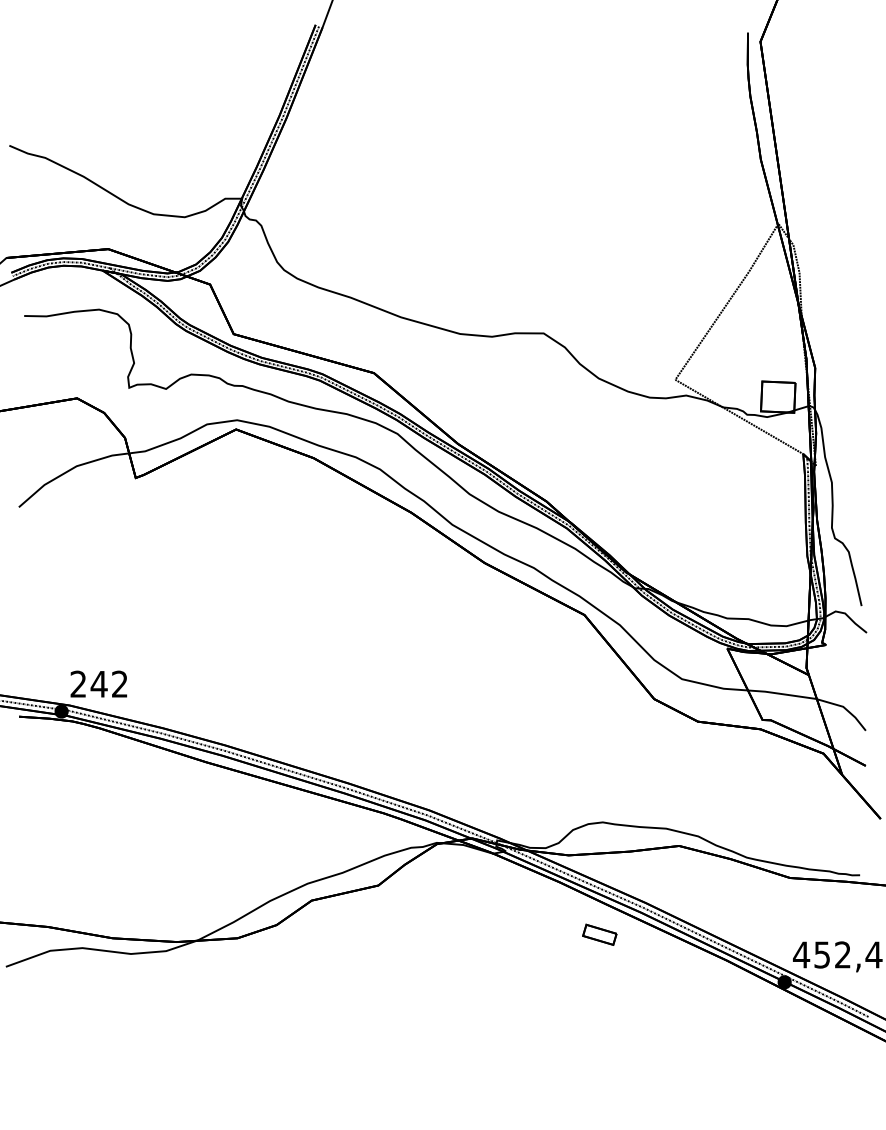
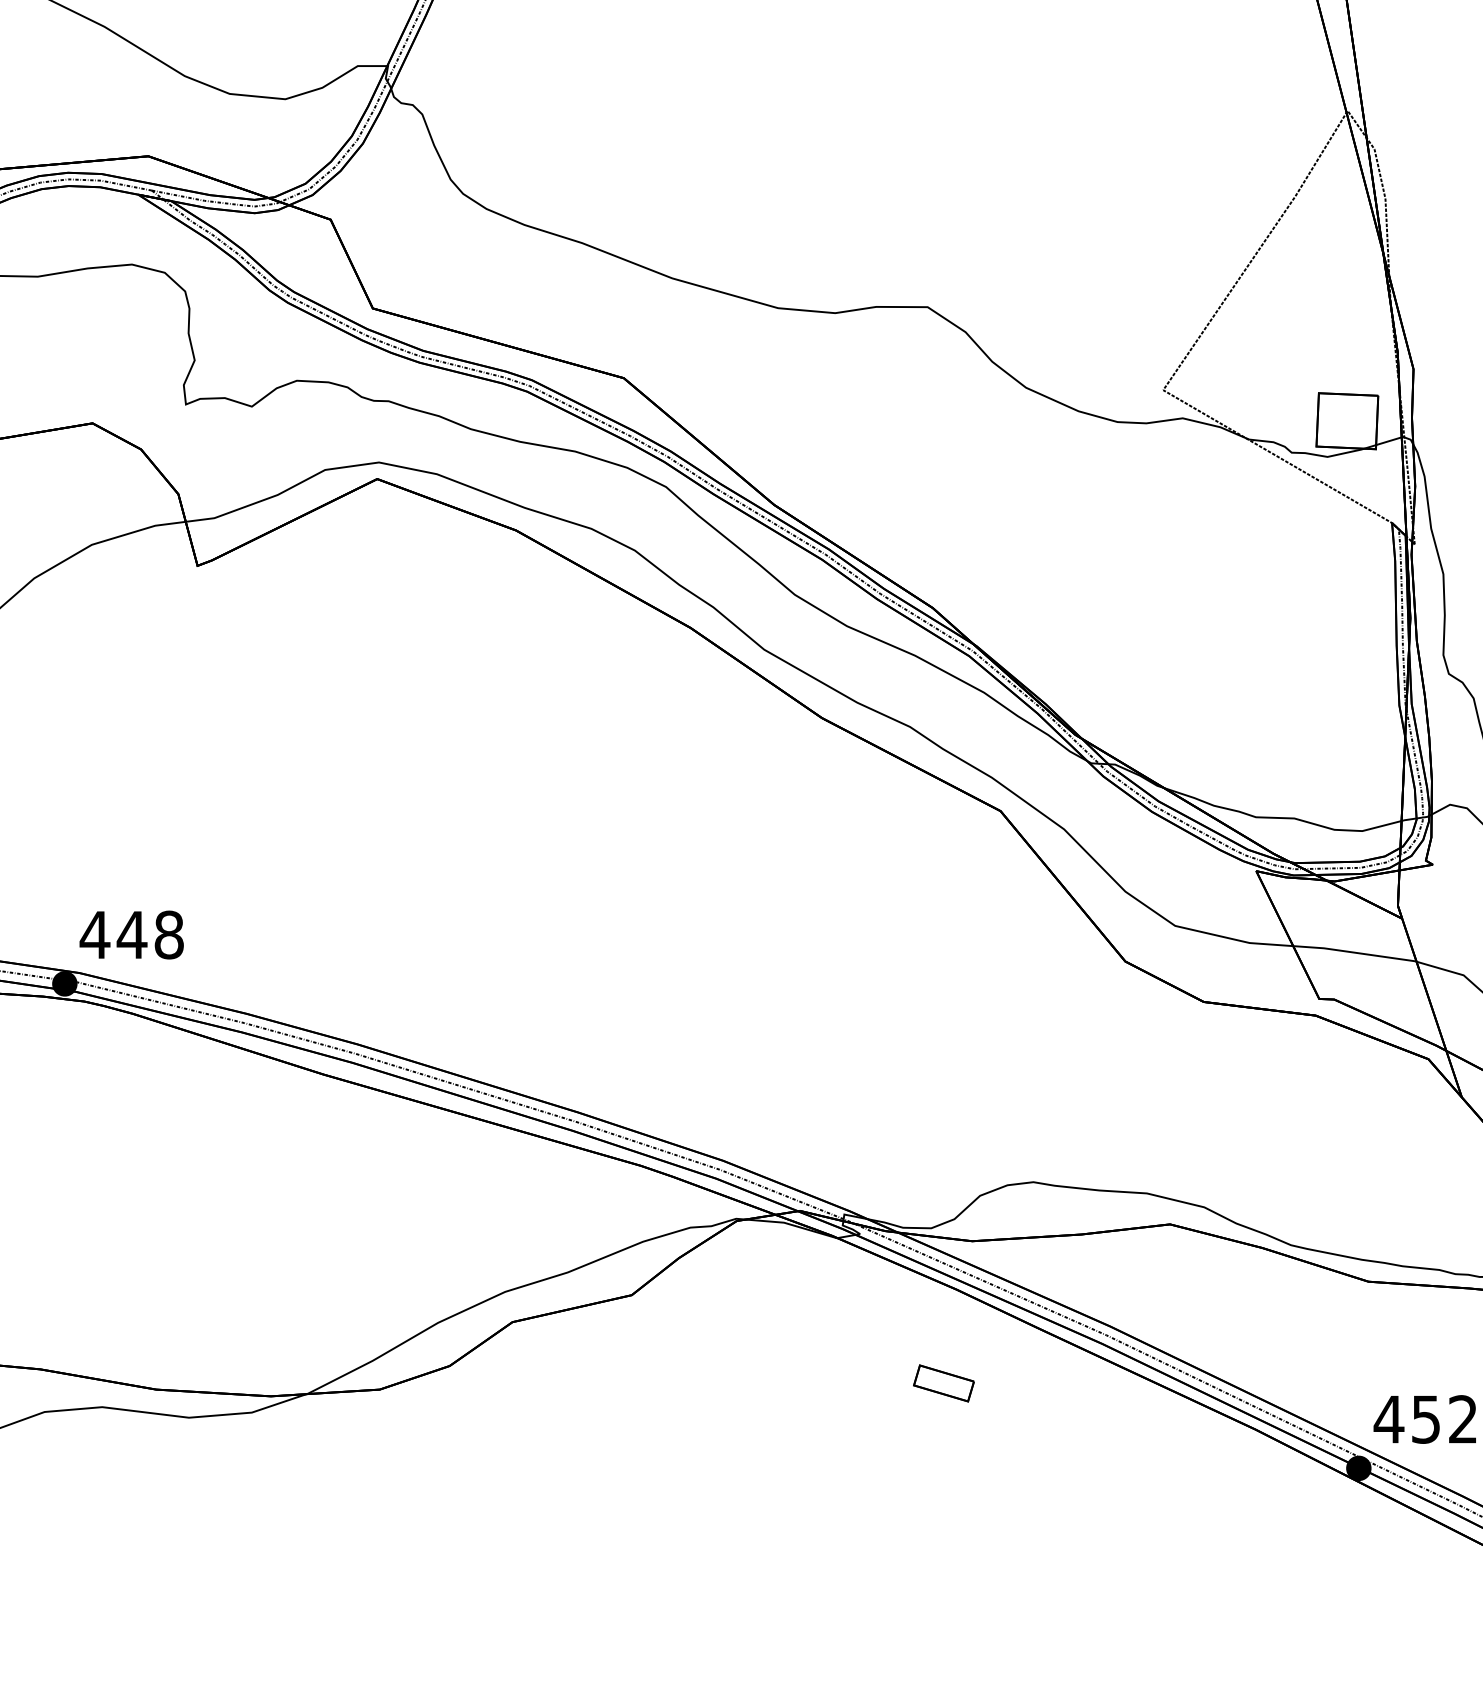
text: (98, 683) -> (130, 933), 242 -> 448
part: (599, 934) -> (943, 1382), moved

